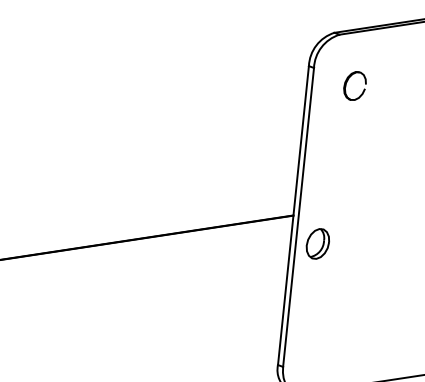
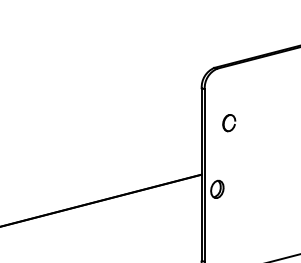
part: (355, 86) -> (229, 123), moved

